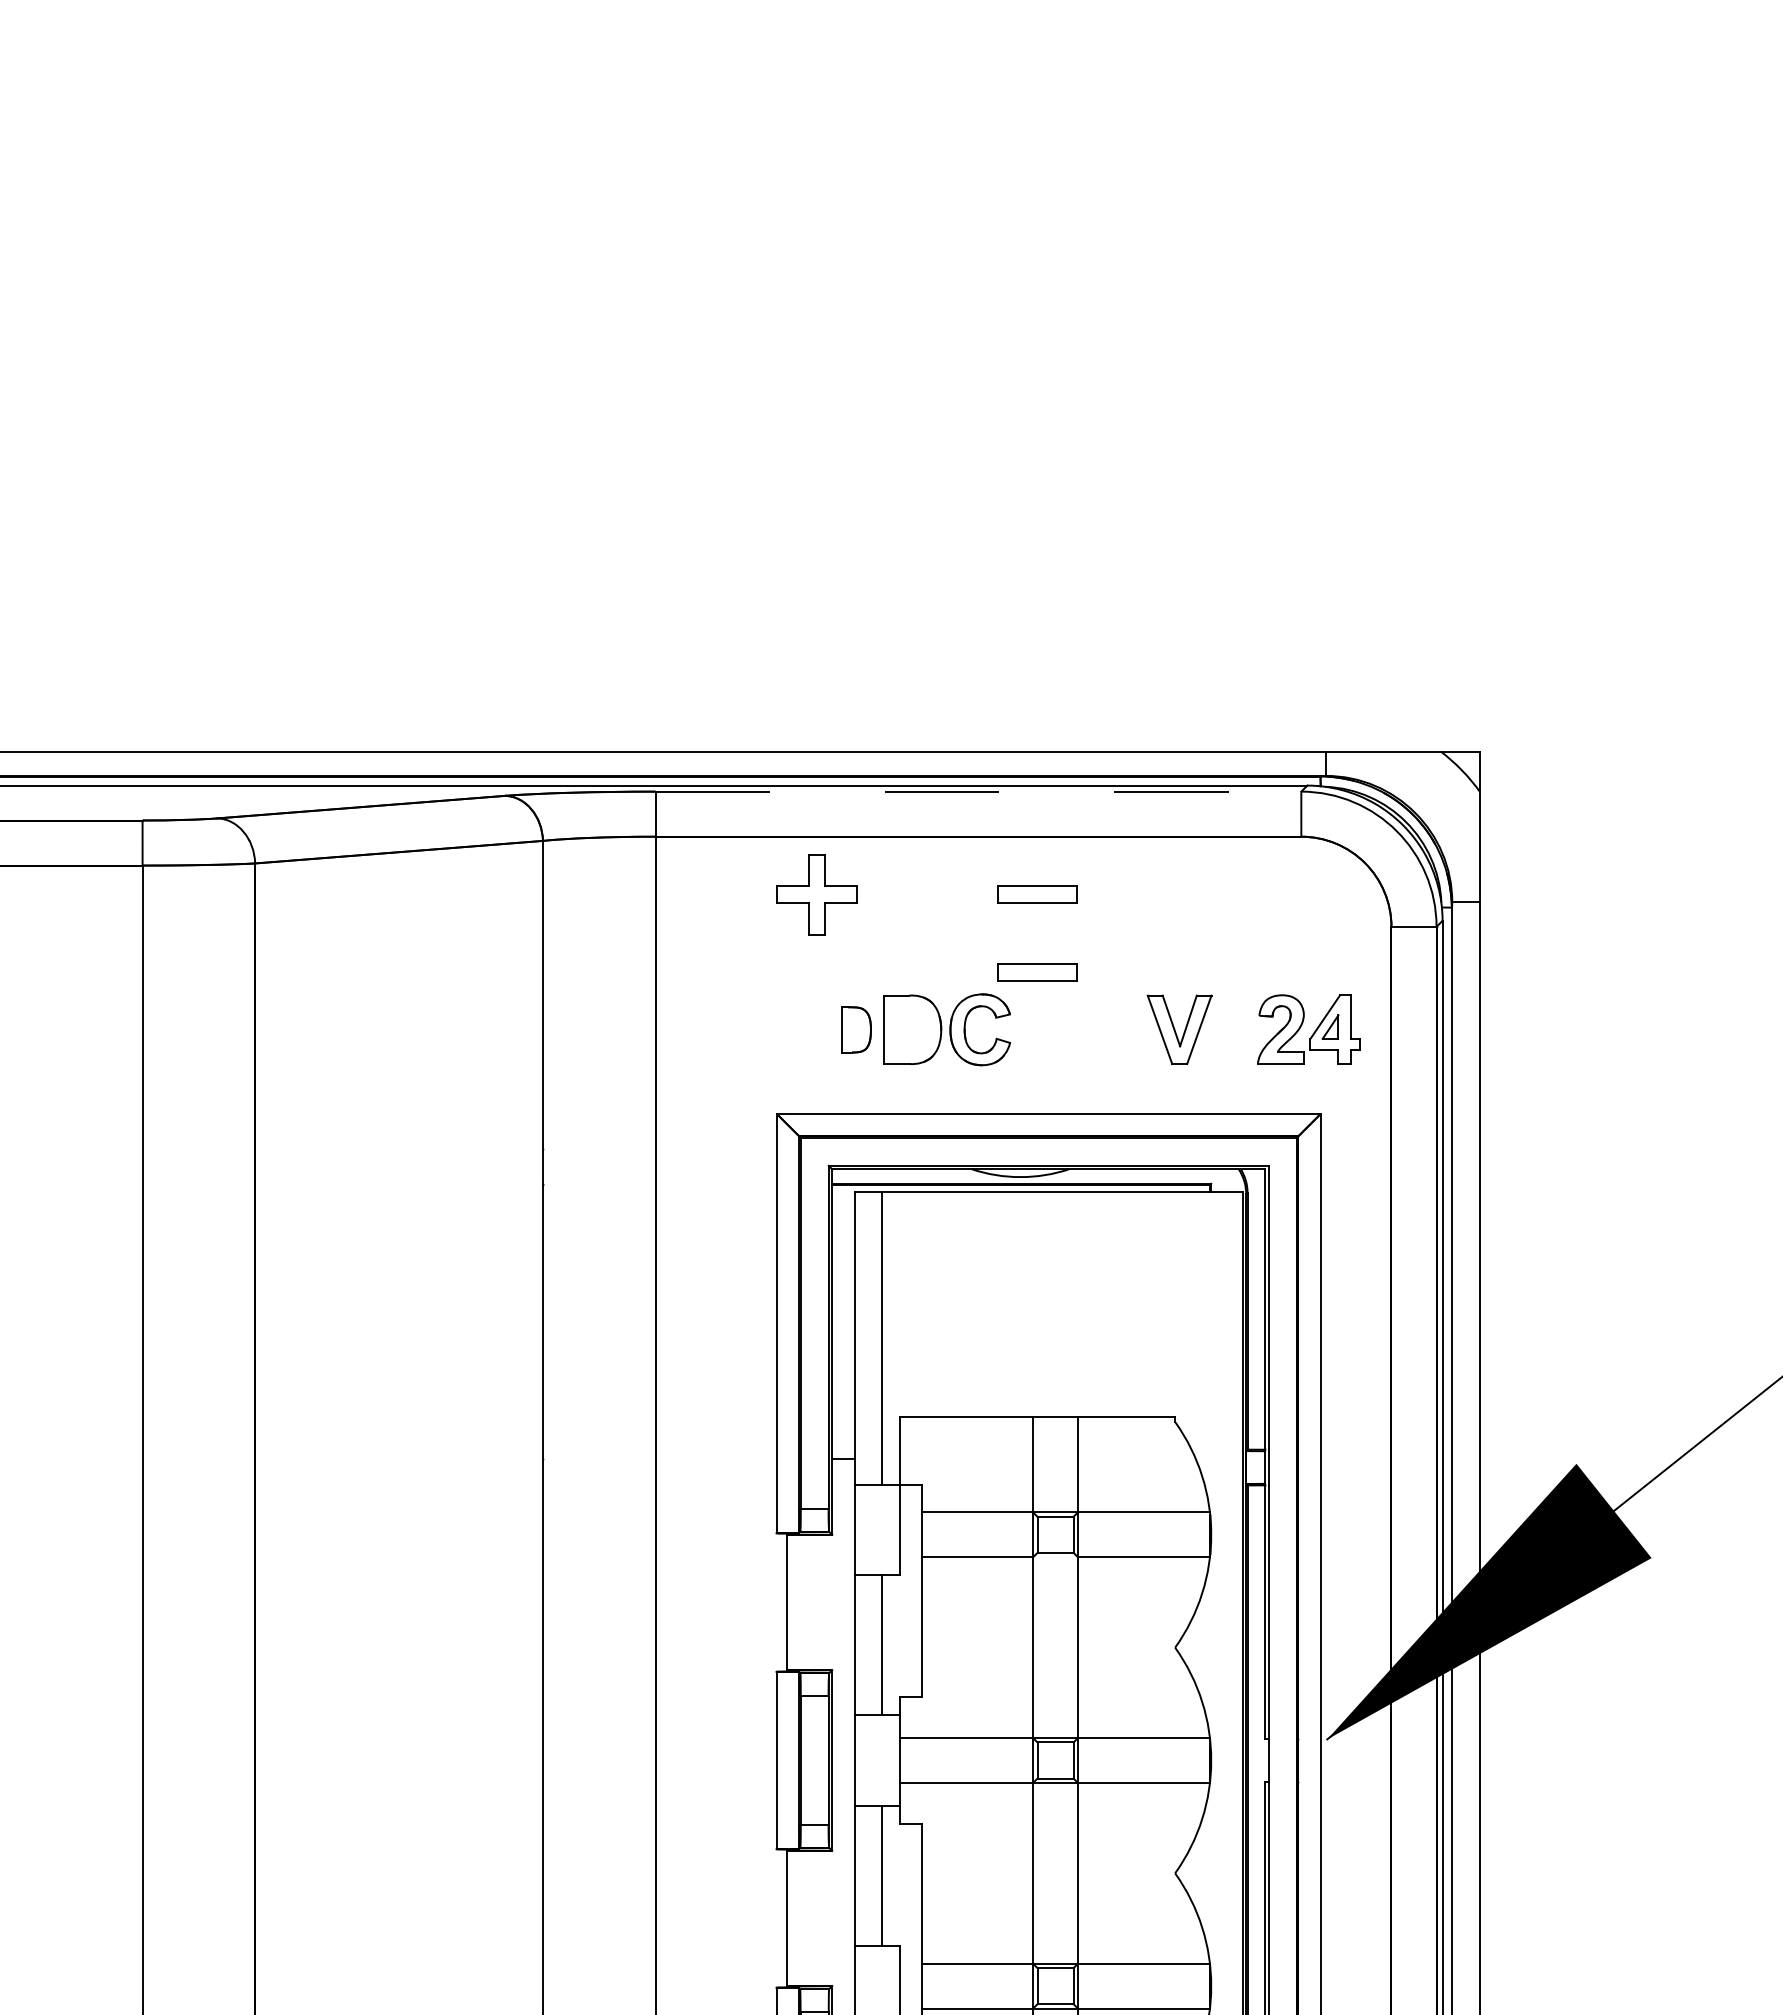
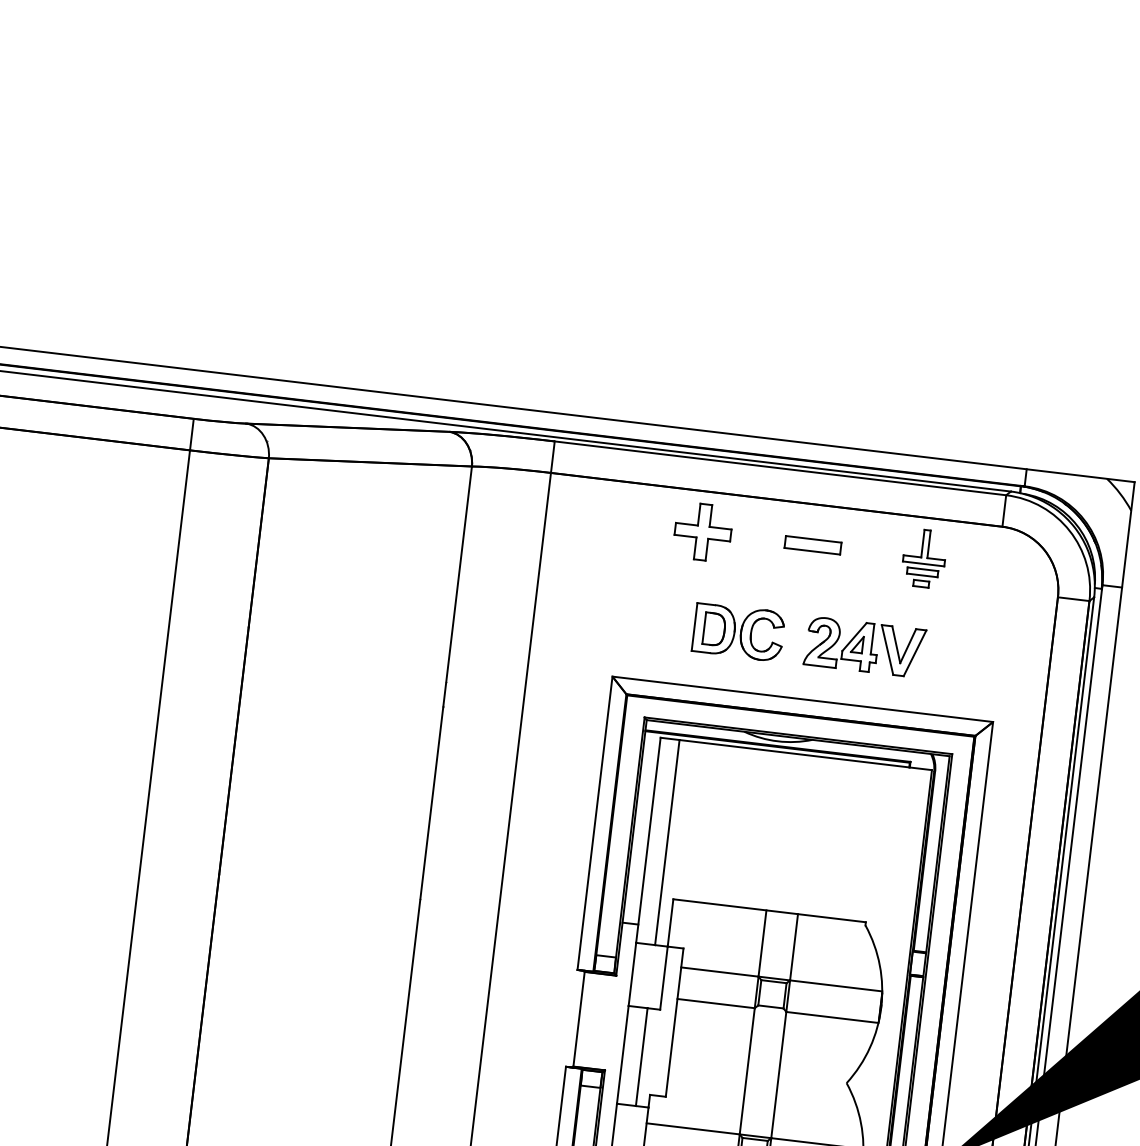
line: (978, 791) -> (780, 468), dashed -> solid
part: (816, 894) -> (702, 532), moved
part: (1196, 894) -> (924, 558), added
part: (1037, 972) -> (806, 599), removed
part: (856, 1029) -> (714, 629), moved
part: (1308, 1029) -> (841, 644), moved

